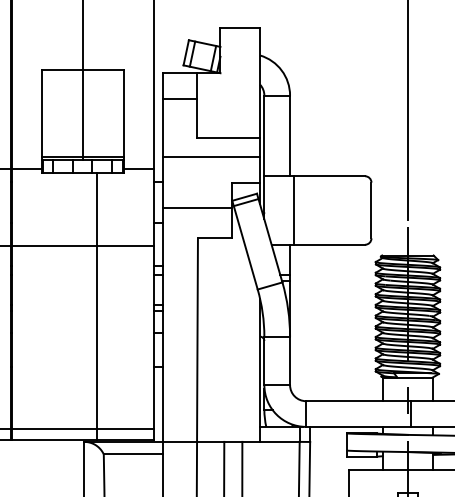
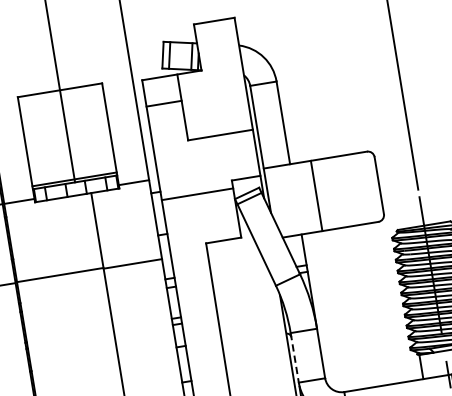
line: (211, 156) -> (206, 157), removed
line: (197, 208) -> (197, 194), moved
line: (294, 210) -> (316, 195), moved
line: (264, 361) -> (294, 358), solid -> dashed

